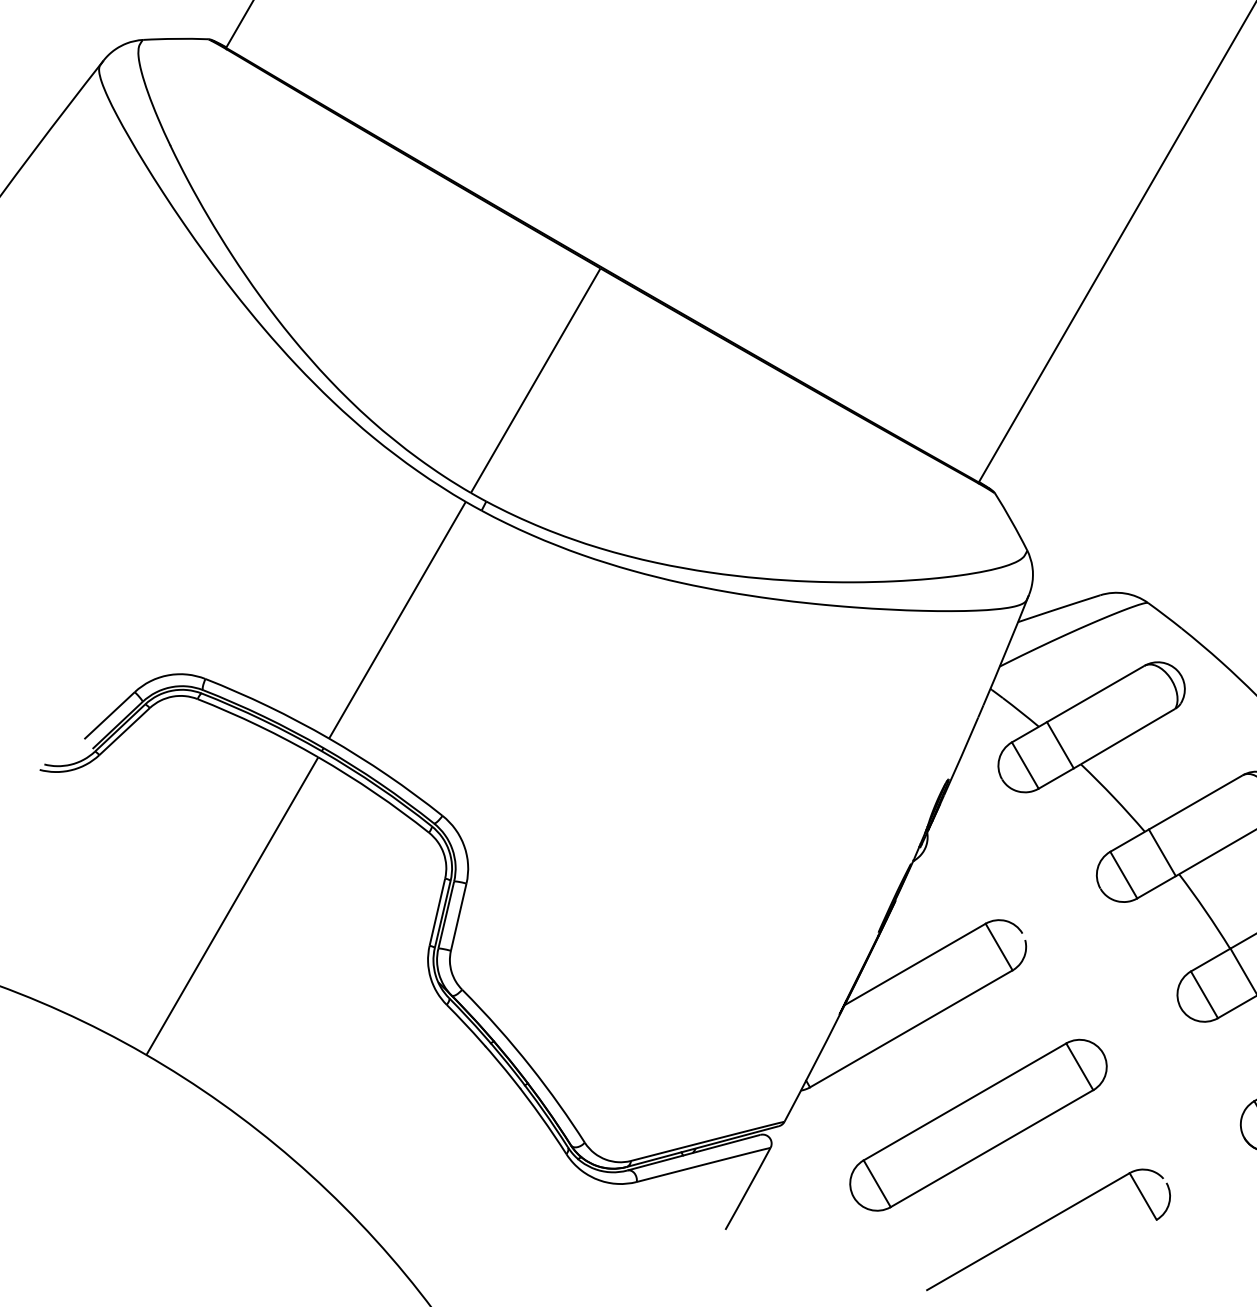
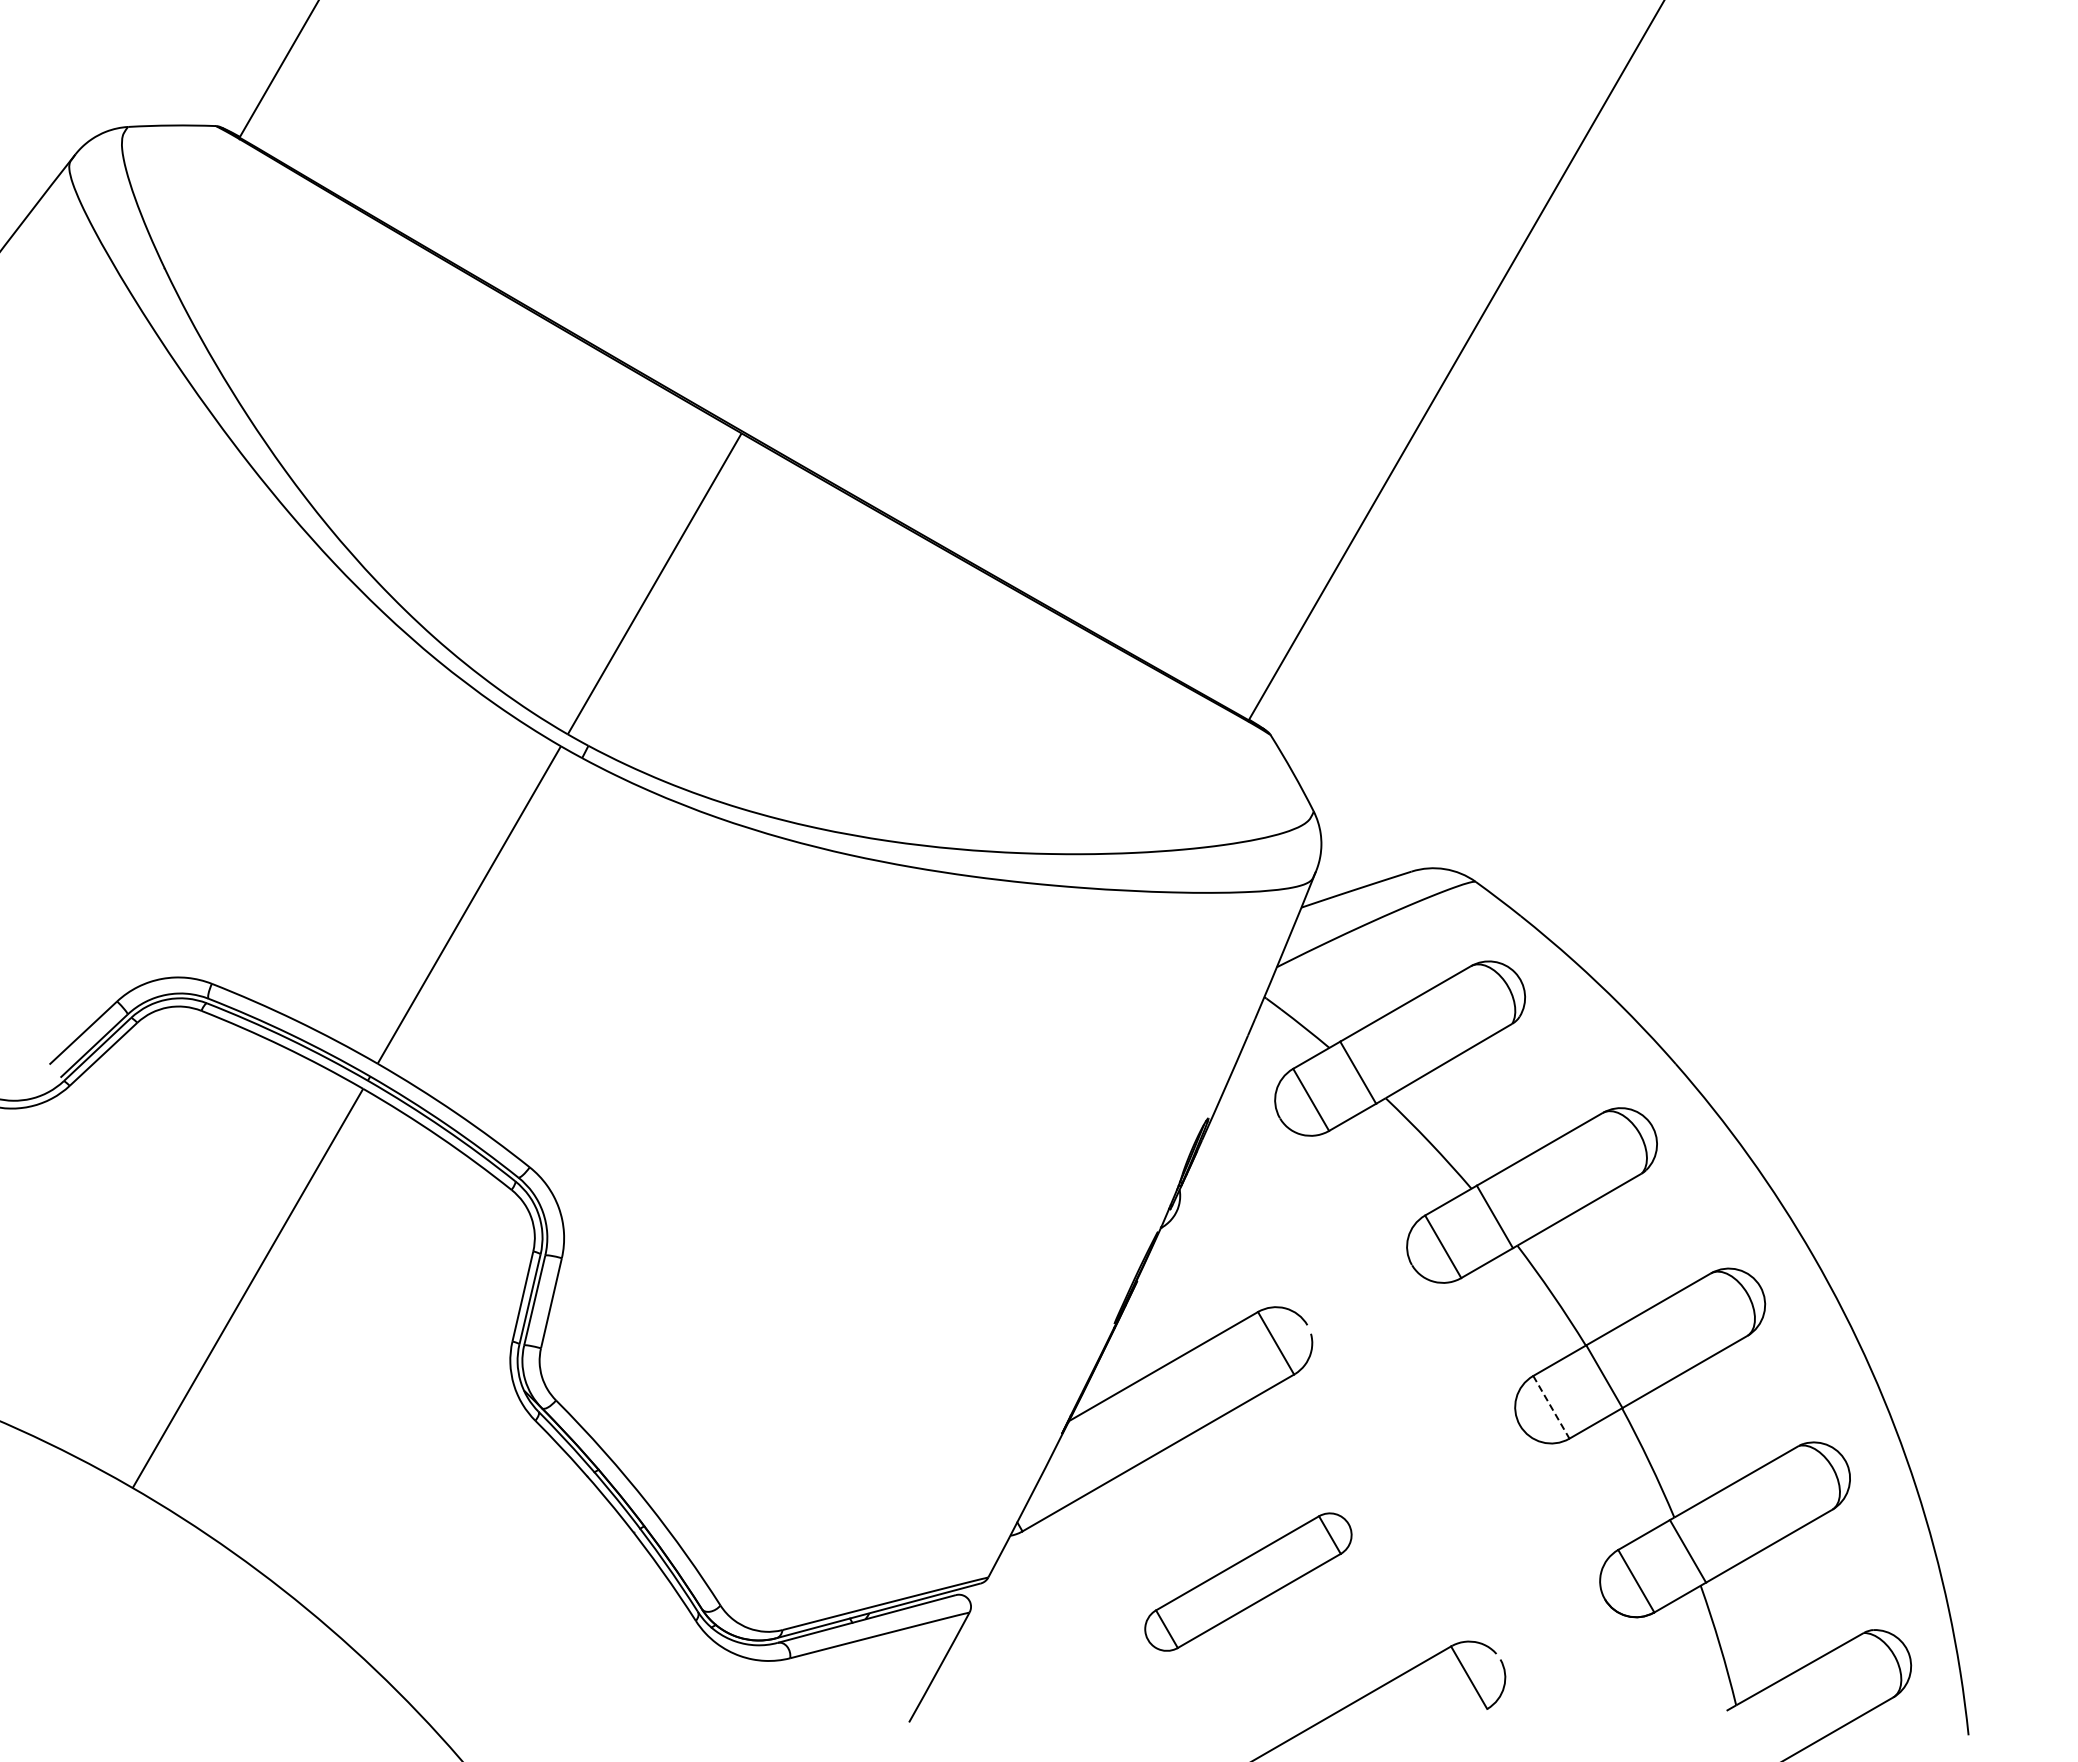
line: (1204, 994) -> (1551, 1407), solid -> dashed
part: (978, 1124) -> (1248, 1581), size x0.6

